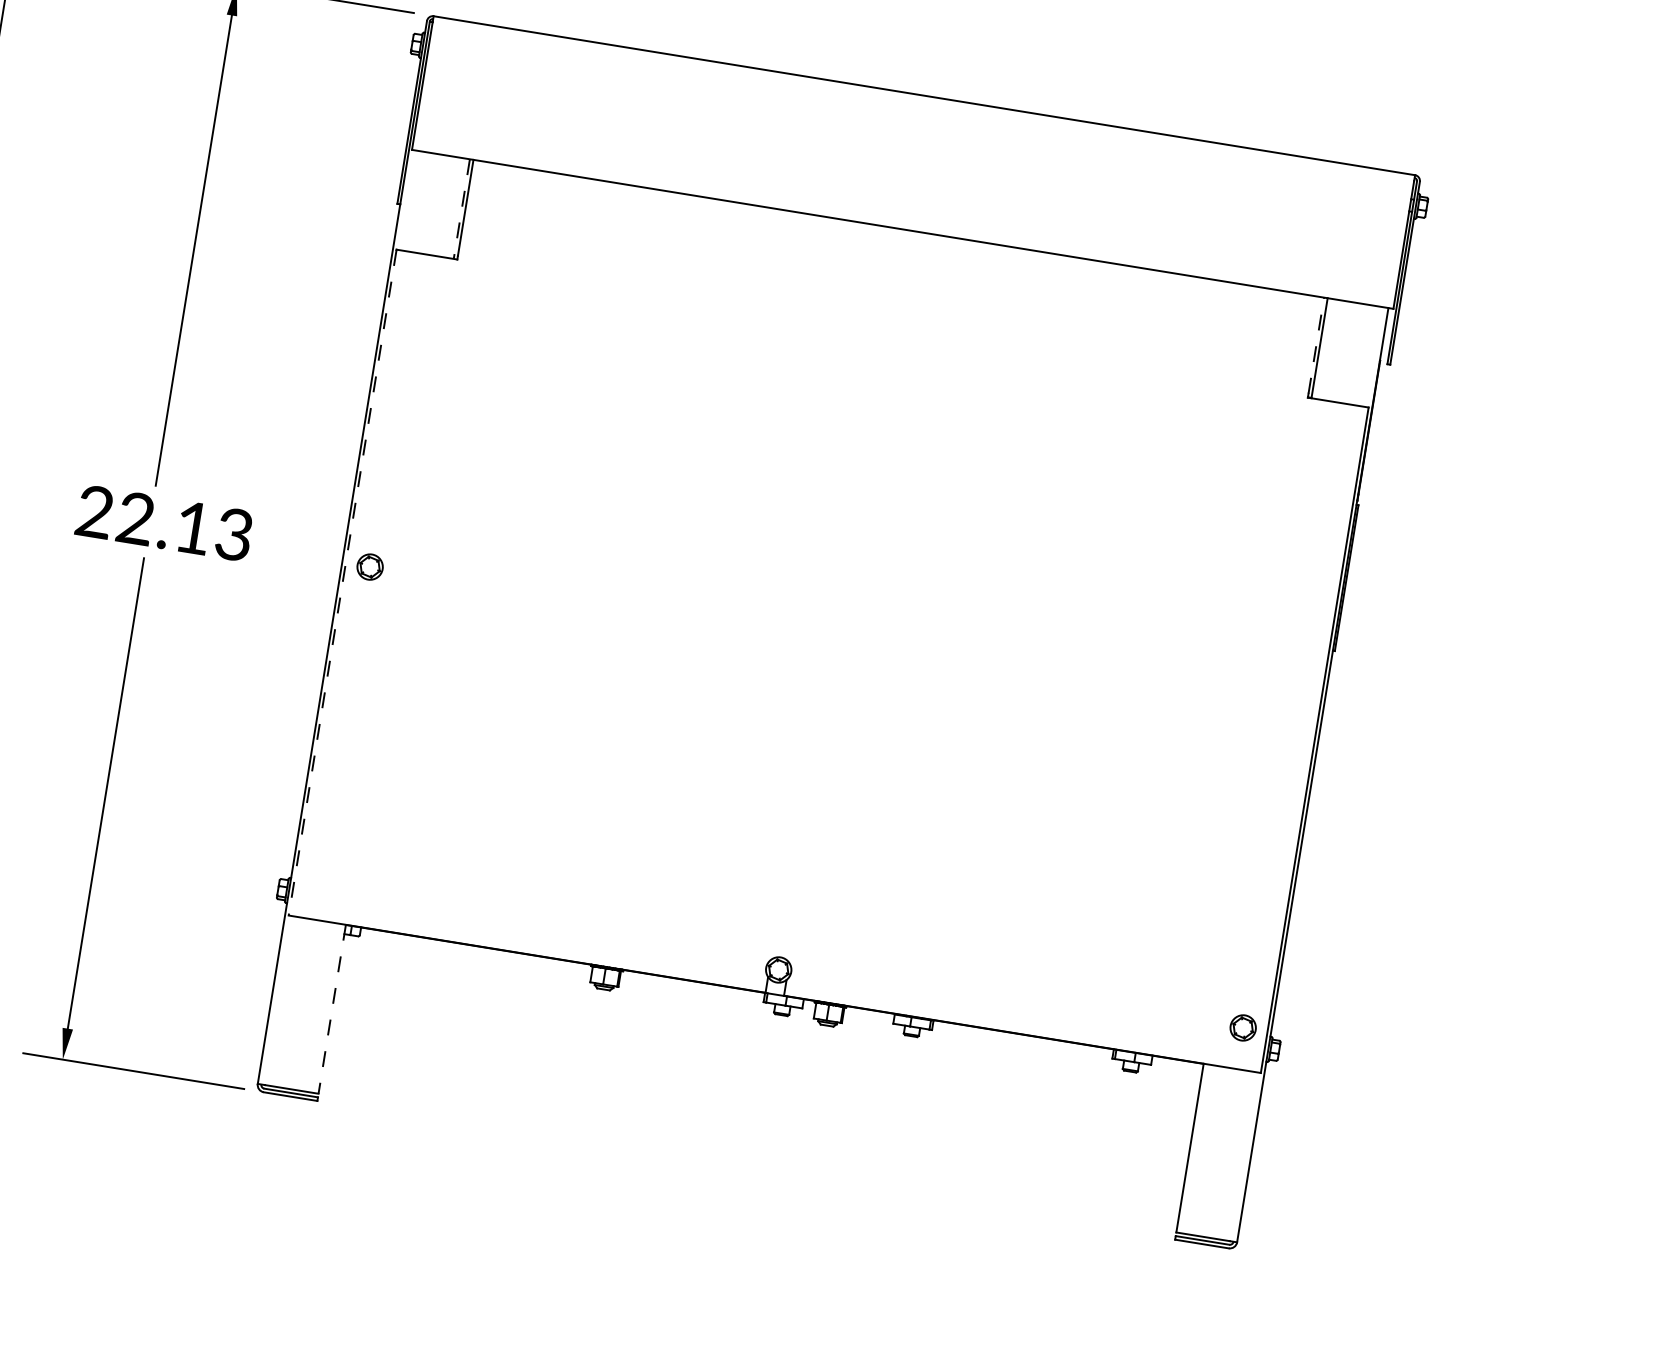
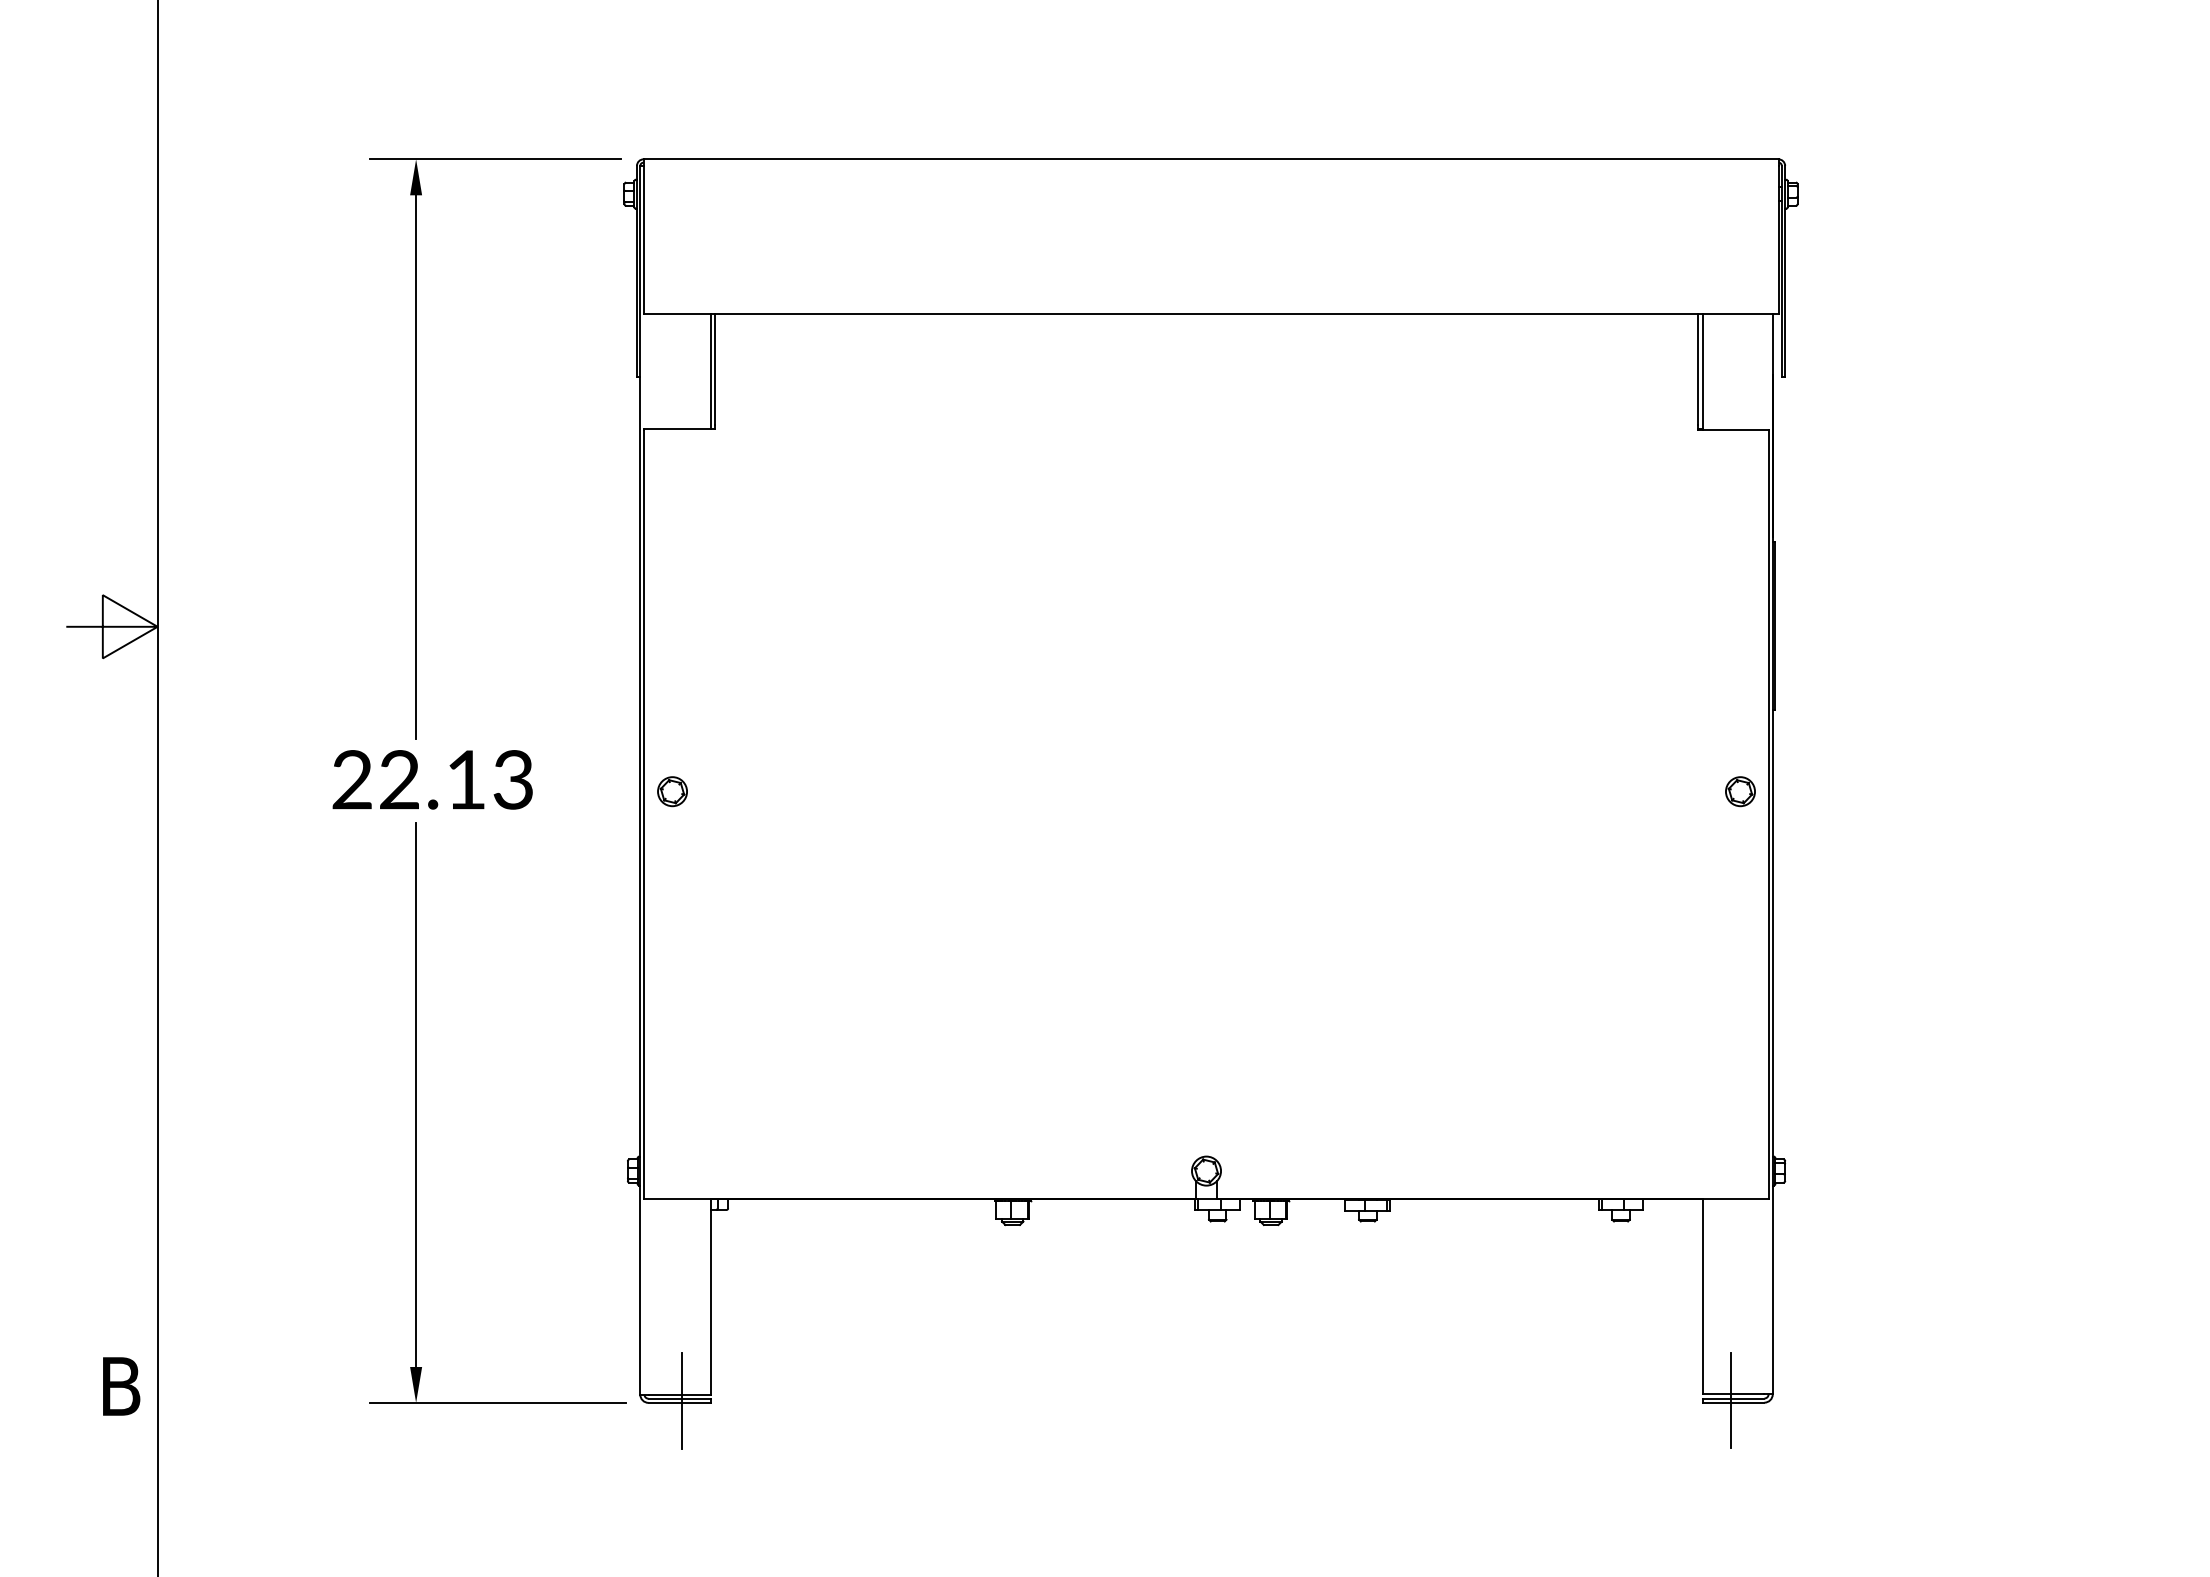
line: (461, 209) -> (710, 371), dashed -> solid
line: (1316, 345) -> (1698, 369), dashed -> solid
line: (342, 582) -> (644, 814), dashed -> solid
line: (332, 1008) -> (710, 1296), dashed -> solid
part: (1243, 1027) -> (1740, 791), moved
line: (293, 1094) -> (682, 1400), added
line: (1199, 1241) -> (1730, 1400), added

